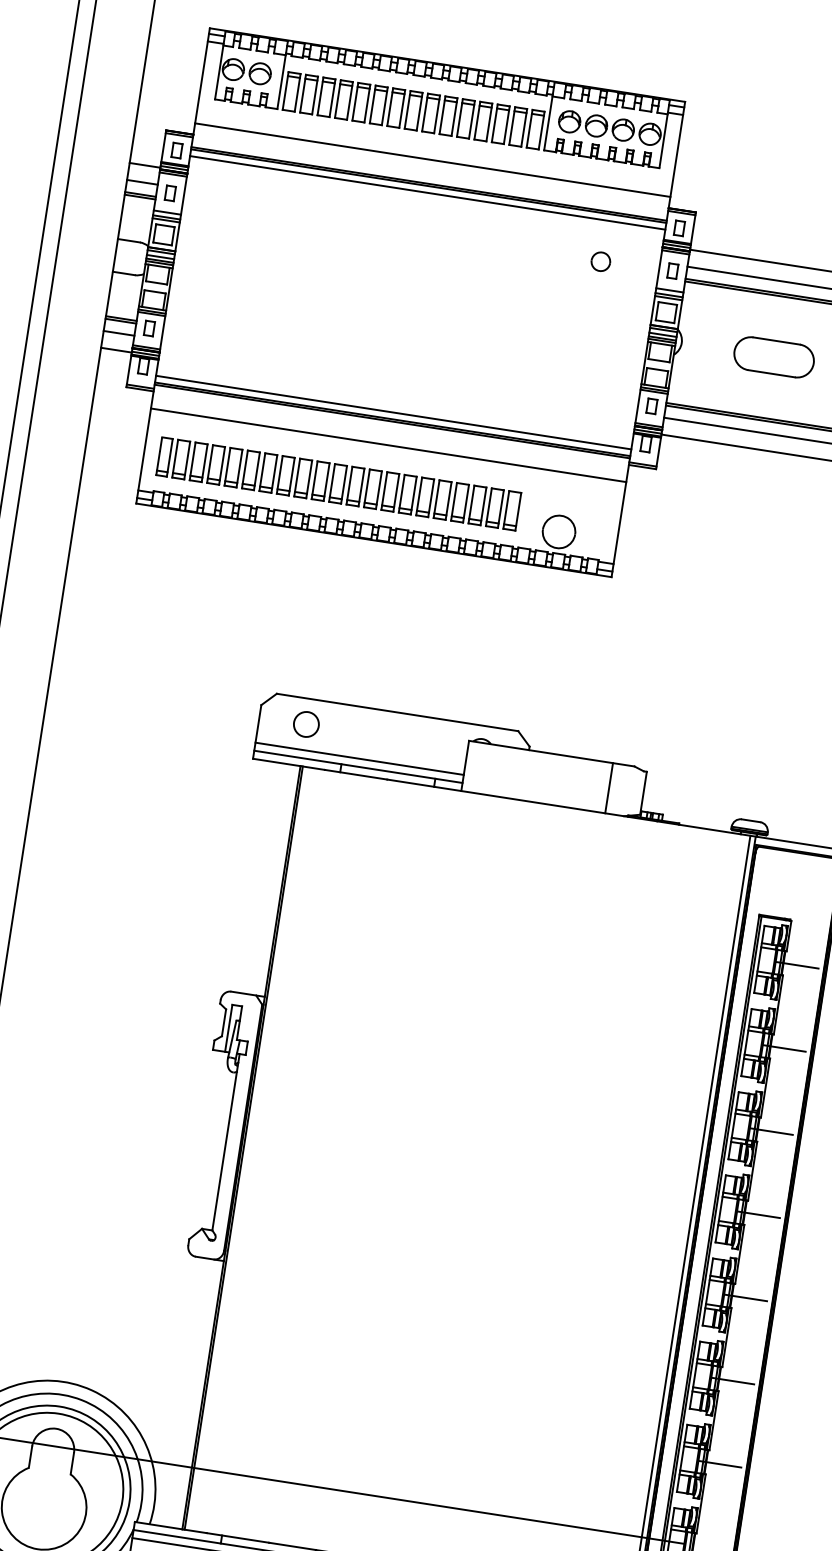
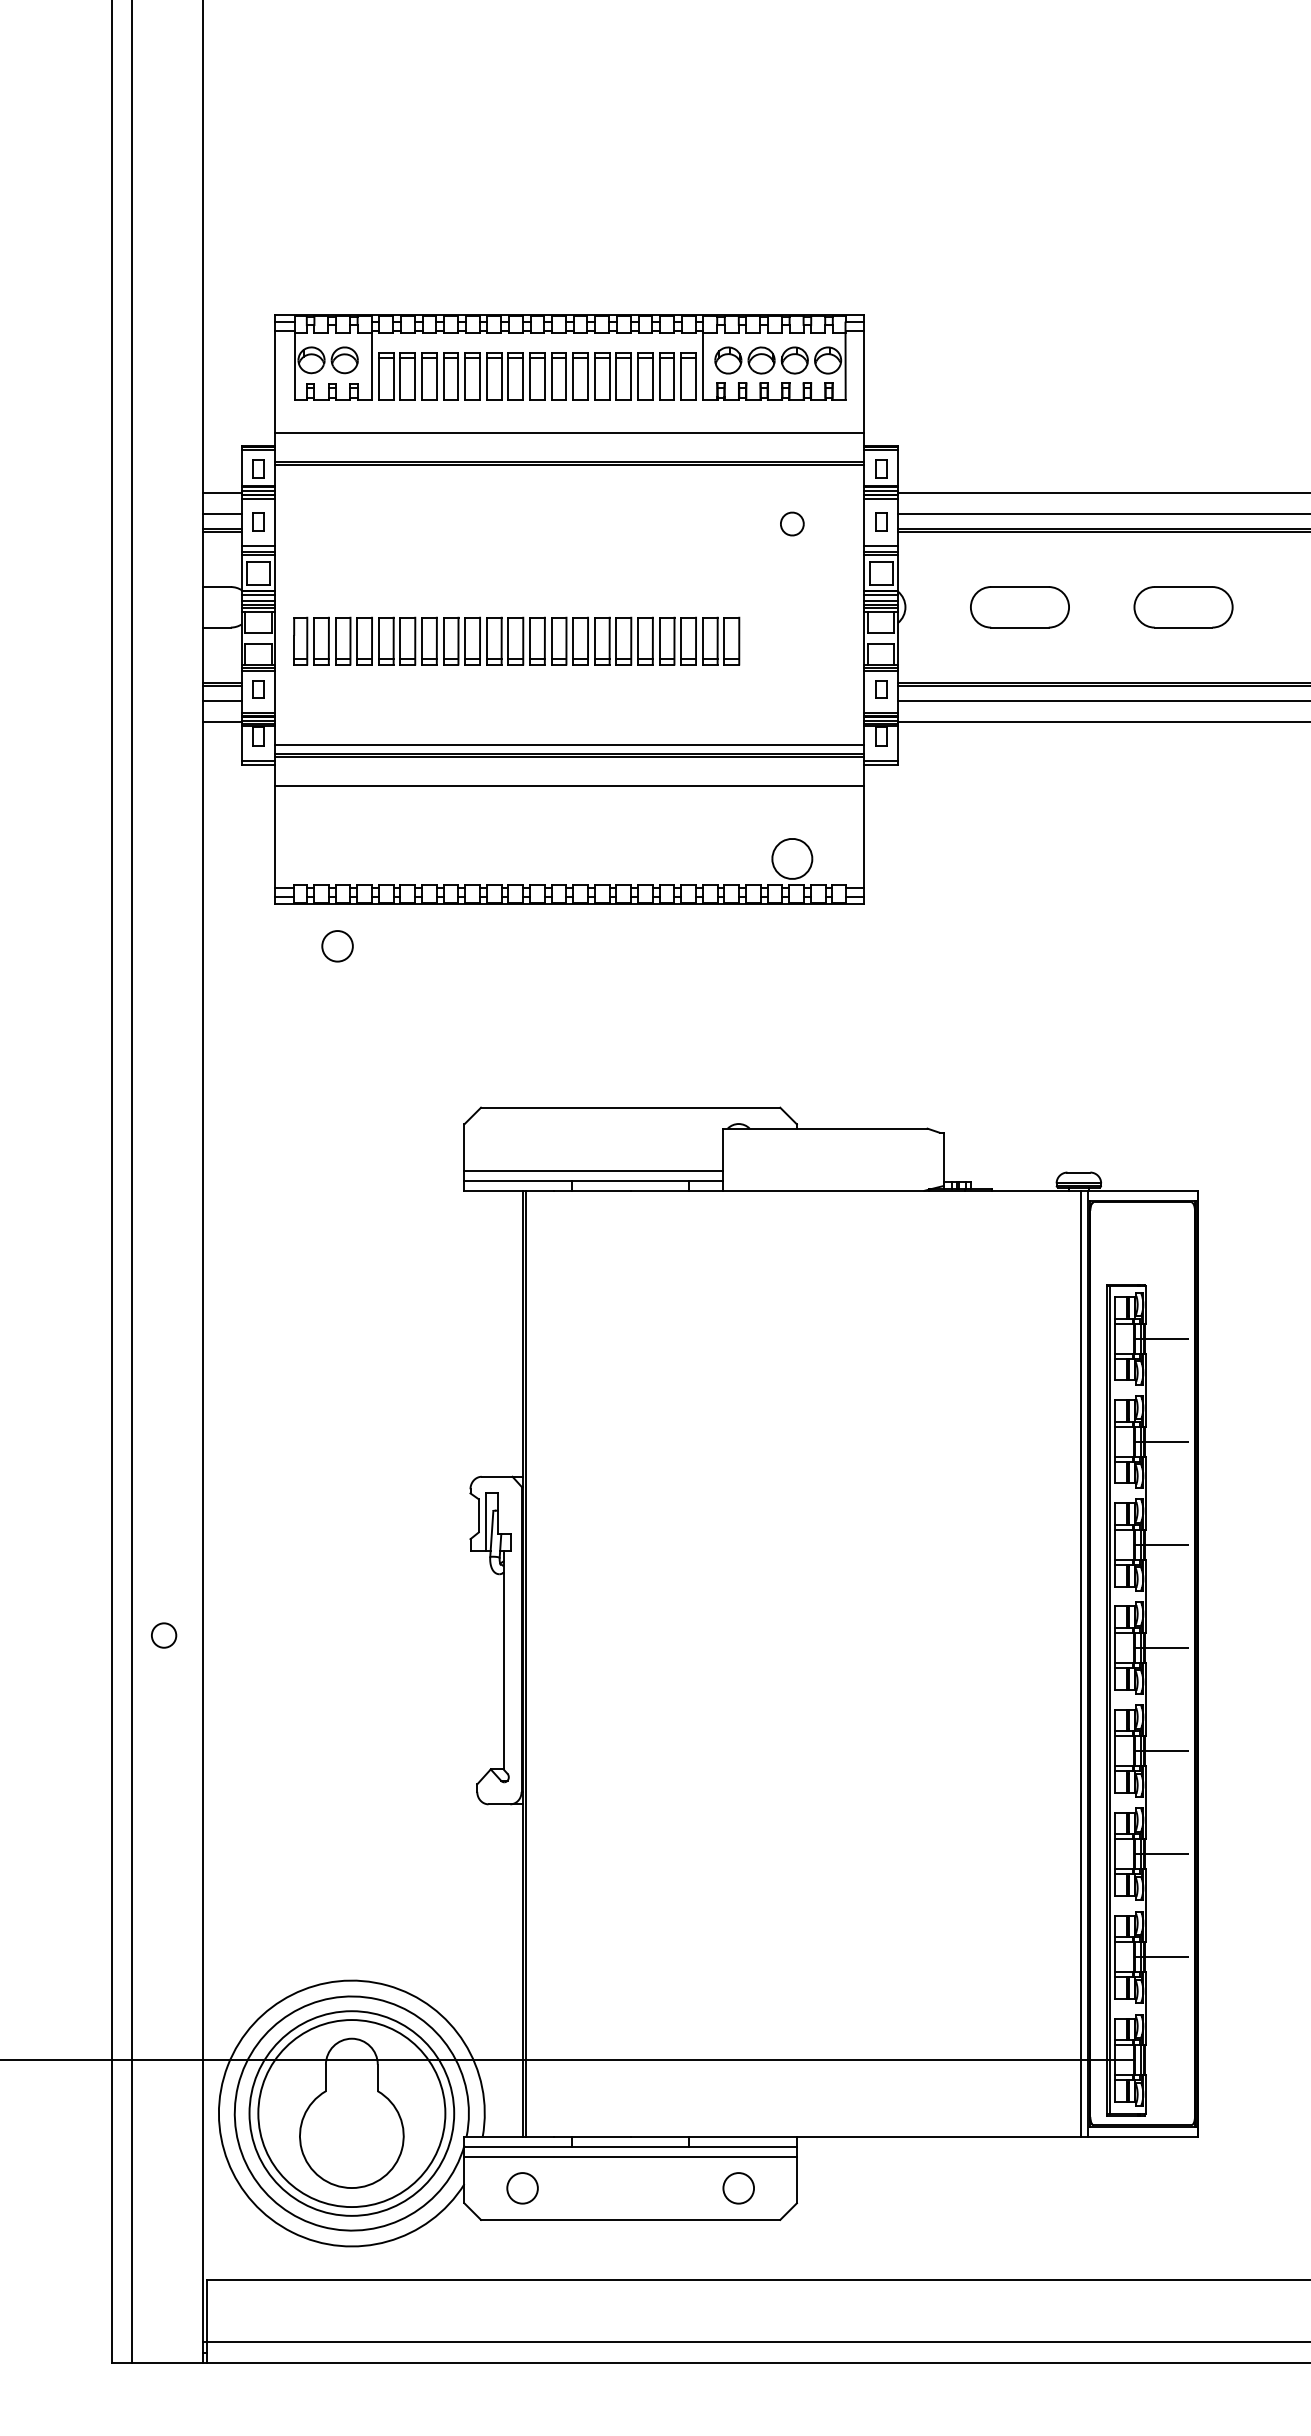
line: (427, 193) -> (569, 473), removed
part: (338, 483) -> (516, 640), moved
circle: (306, 724) -> (337, 946), moved
line: (608, 787) -> (900, 1159), removed

